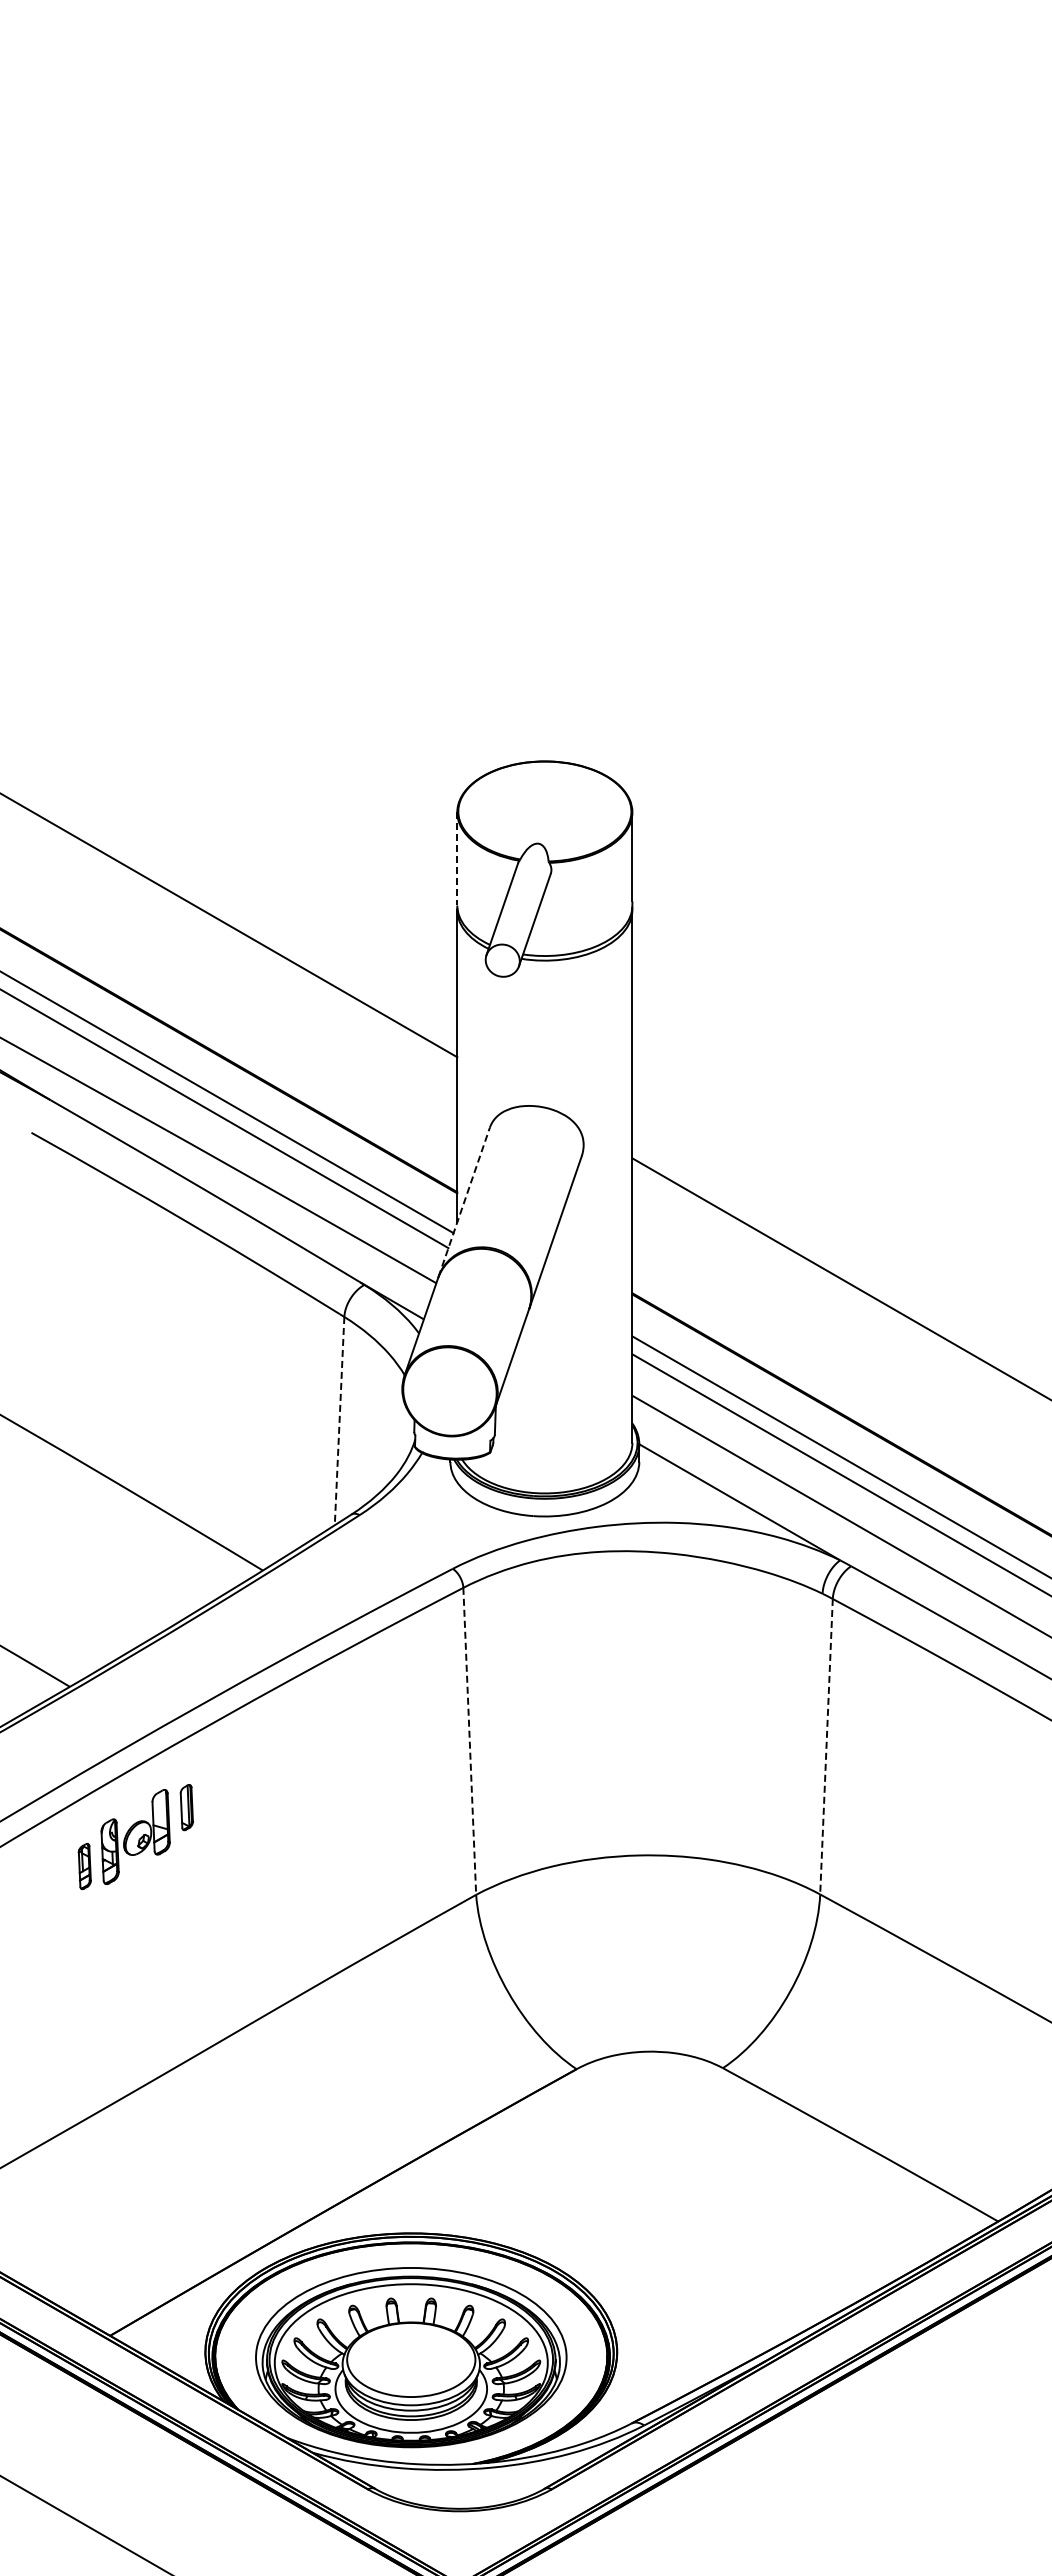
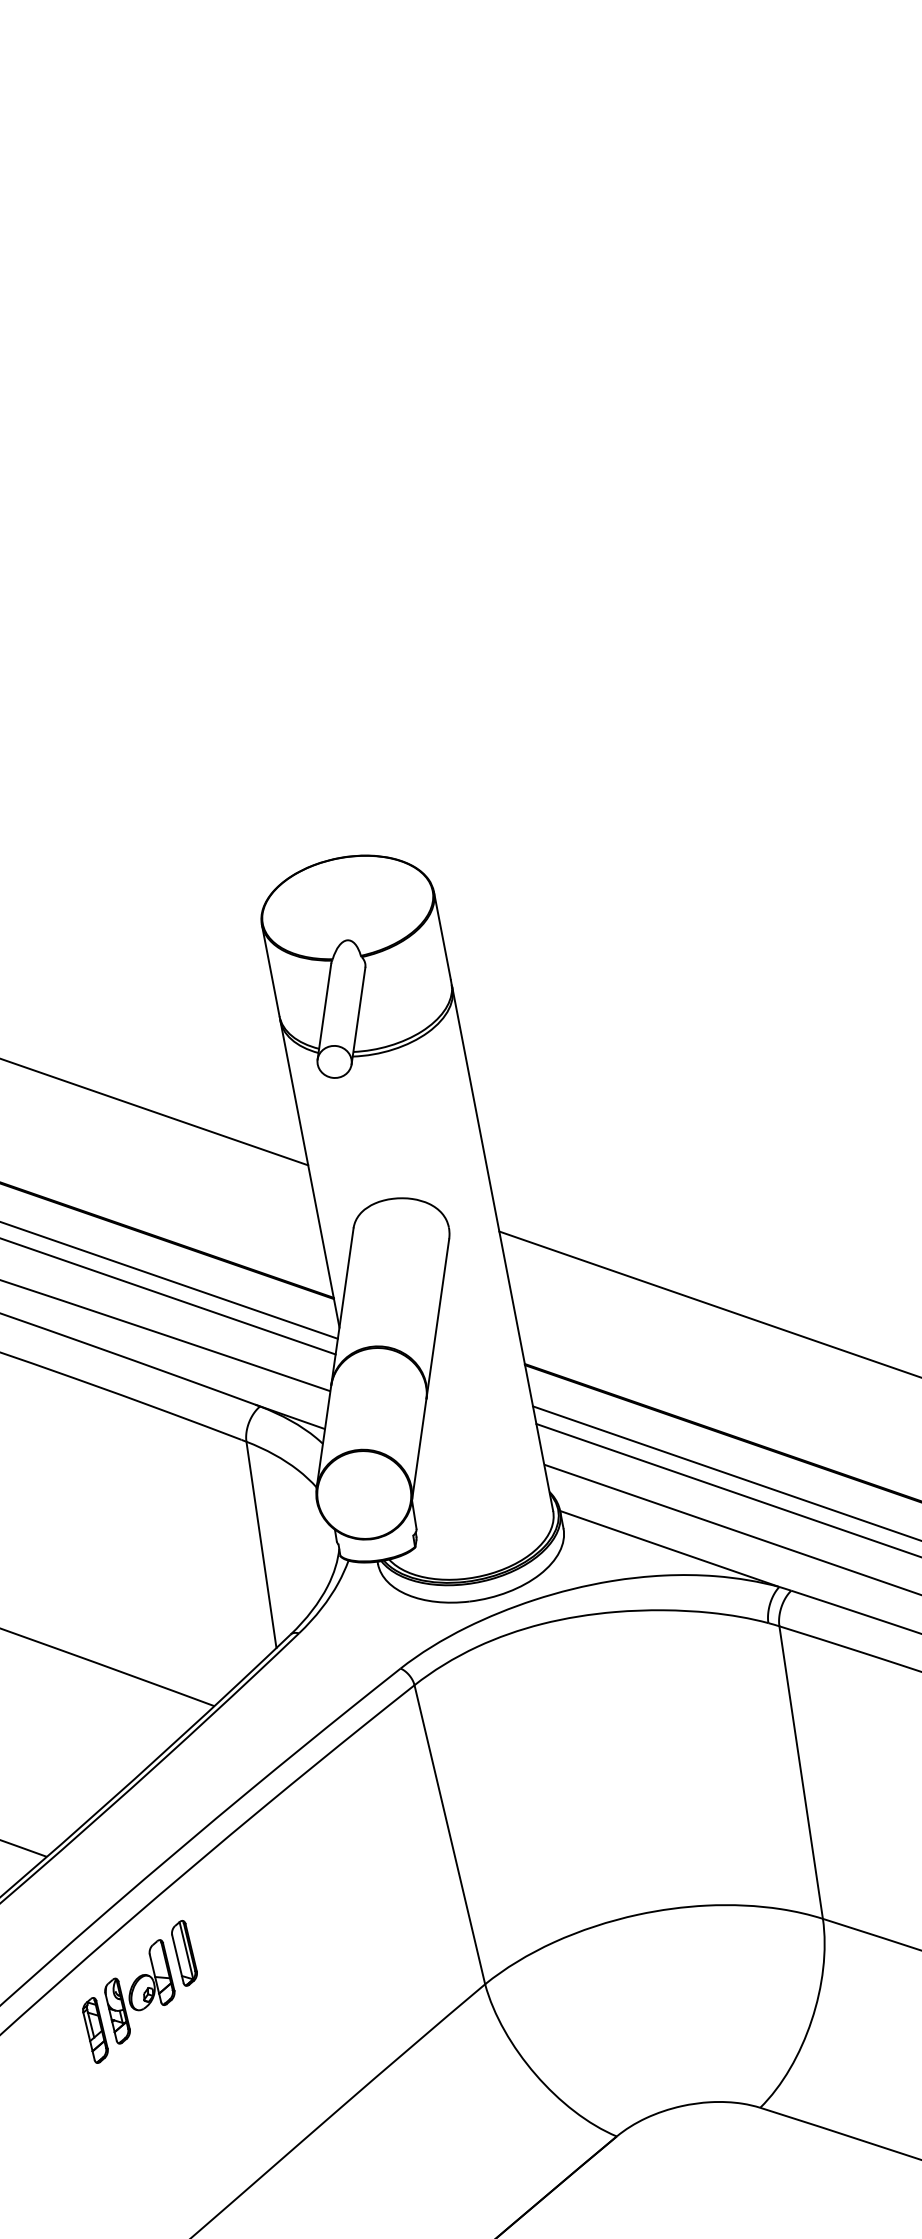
line: (457, 858) -> (270, 970), dashed -> solid
line: (464, 1202) -> (342, 1306), dashed -> solid
line: (339, 1421) -> (261, 1545), dashed -> solid
line: (469, 1741) -> (449, 1834), dashed -> solid
line: (826, 1746) -> (801, 1772), dashed -> solid
part: (186, 1807) -> (184, 1953), size x1.43
part: (84, 1866) -> (95, 2030), size x1.43

